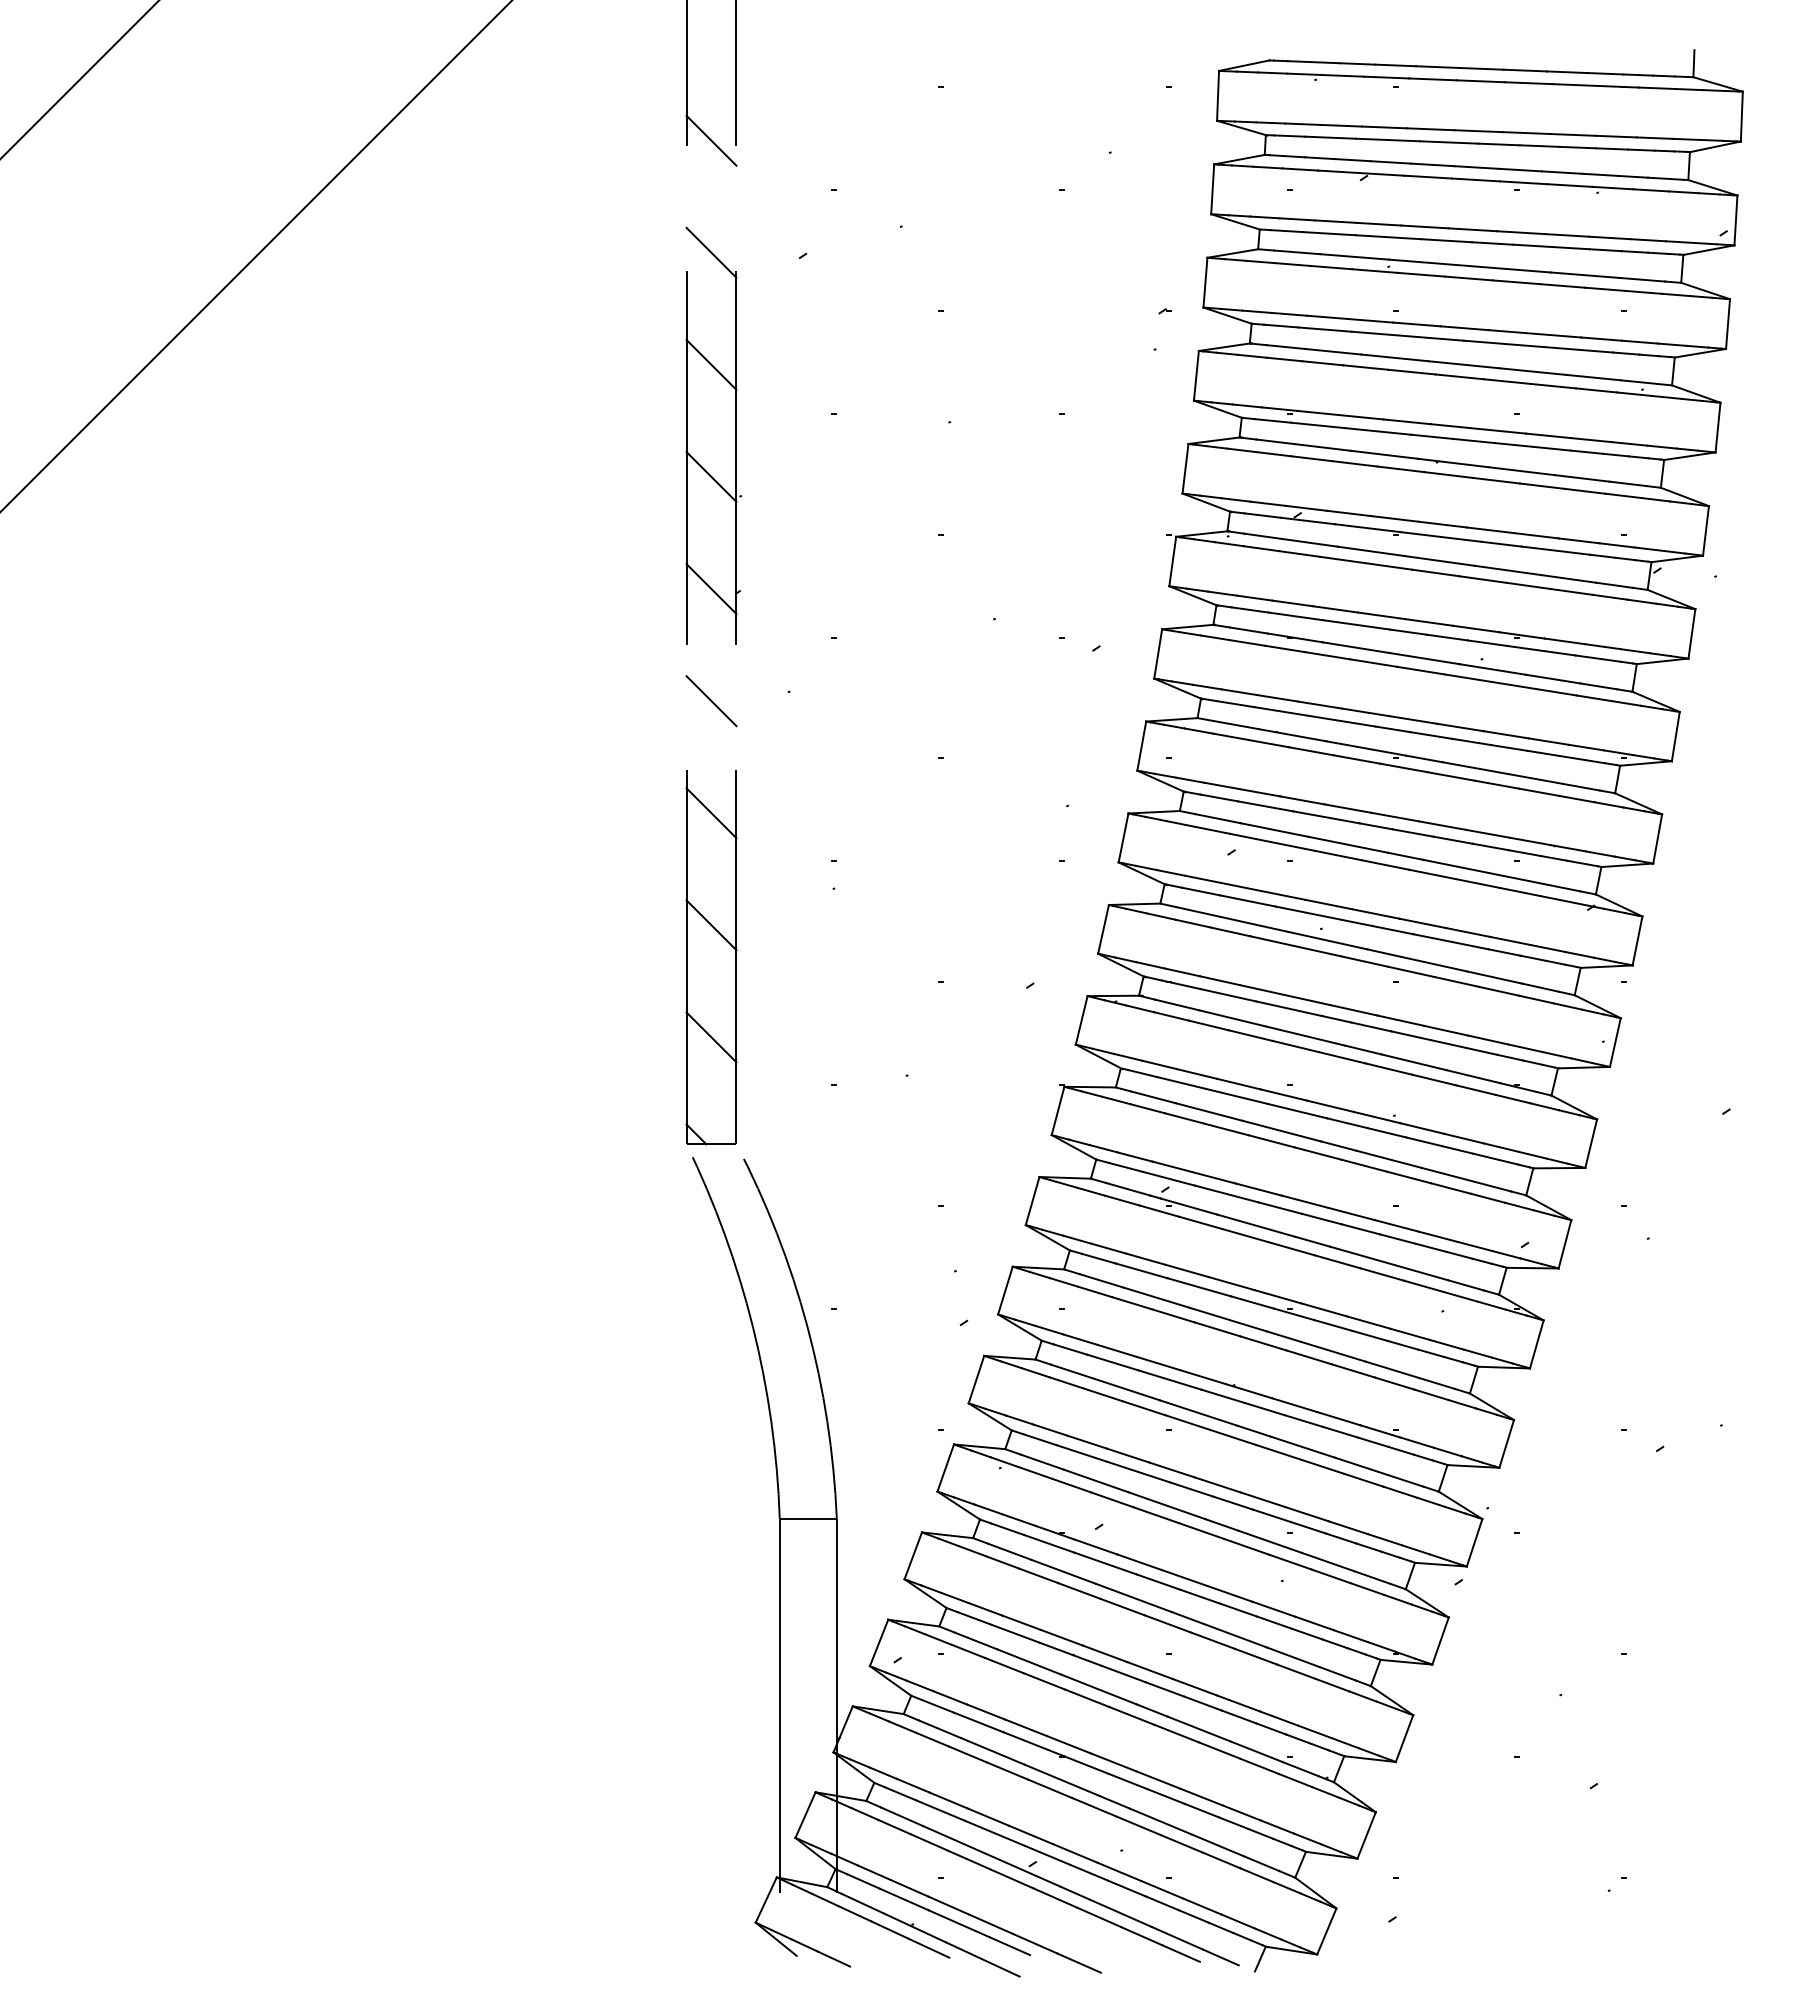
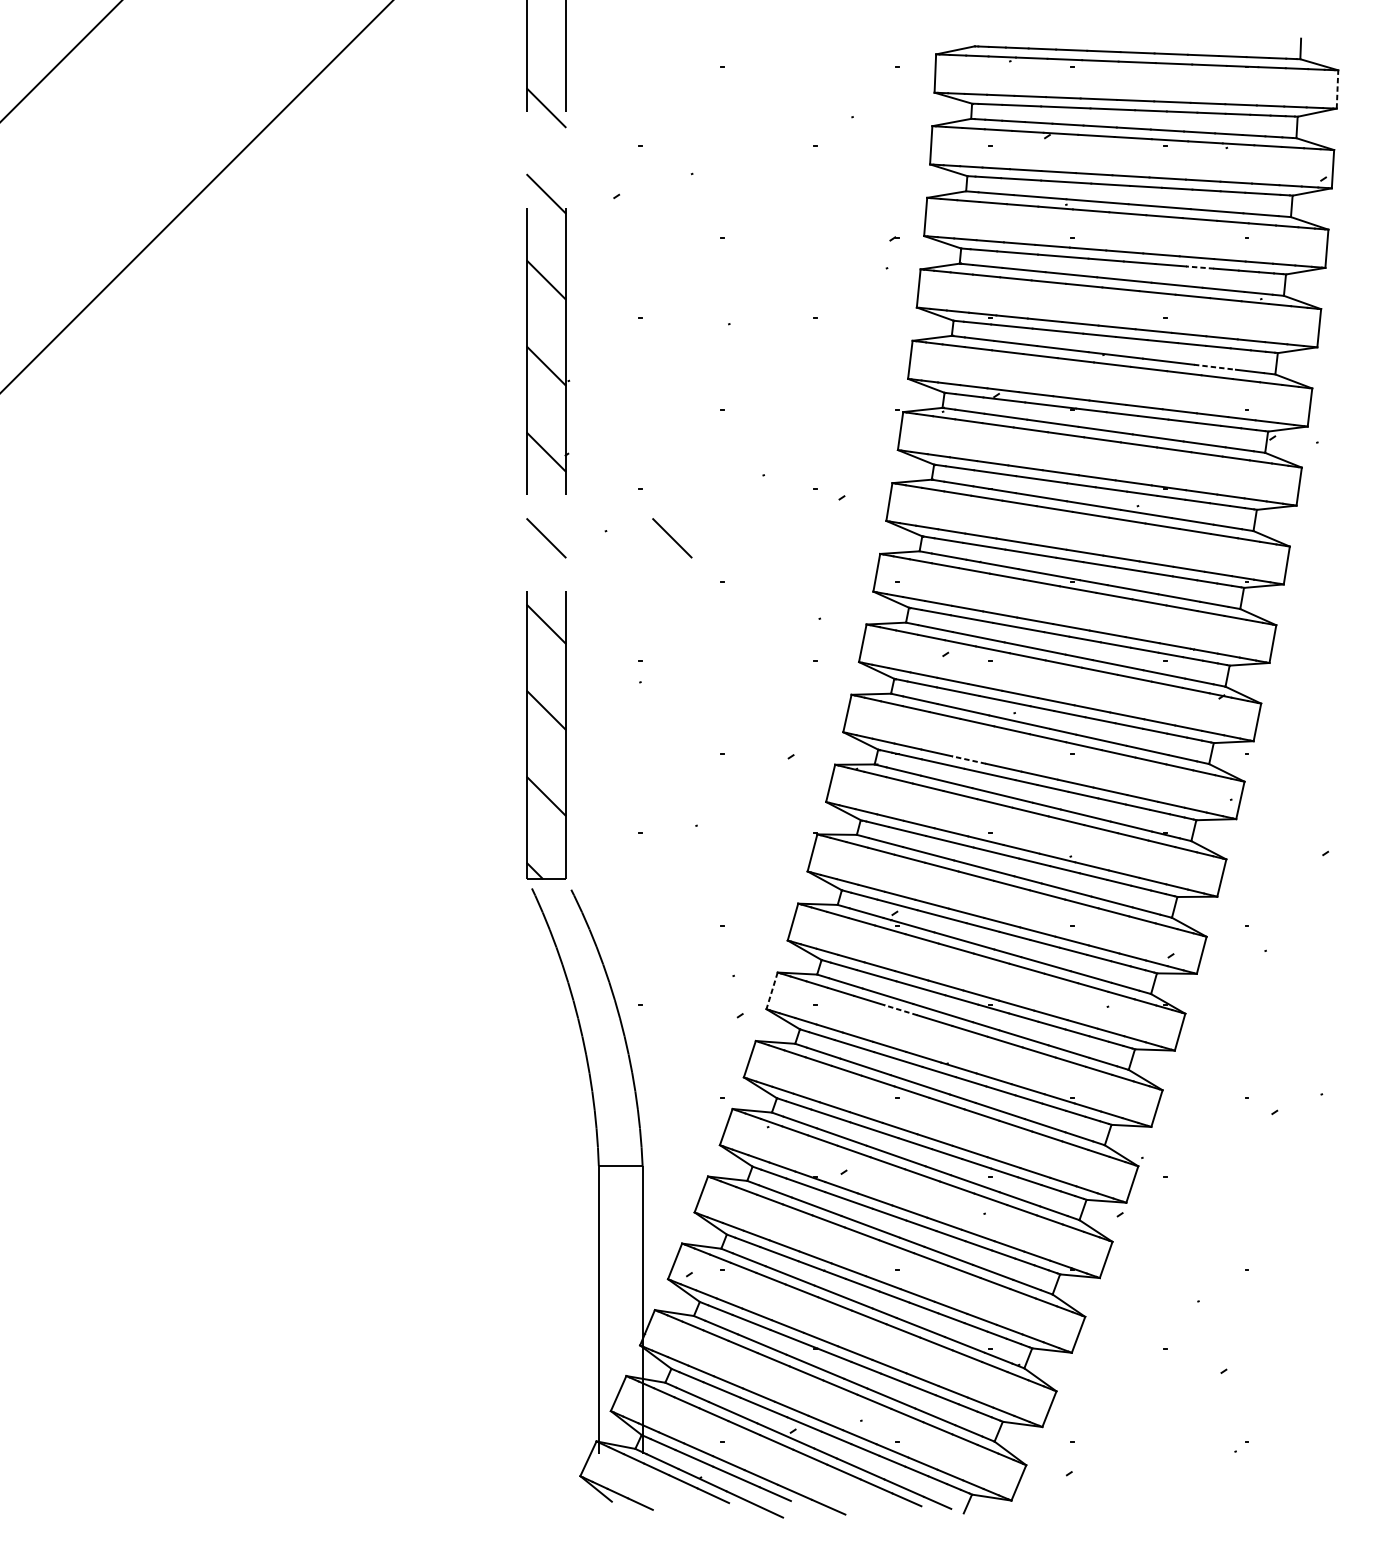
line: (1741, 116) -> (1337, 89), solid -> dashed
line: (1562, 348) -> (1199, 267), solid -> dashed
line: (1582, 478) -> (1215, 367), solid -> dashed
line: (875, 701) -> (672, 538), added
line: (1262, 989) -> (969, 759), solid -> dashed
line: (1005, 1290) -> (772, 990), solid -> dashed
line: (1173, 1315) -> (901, 1009), solid -> dashed

